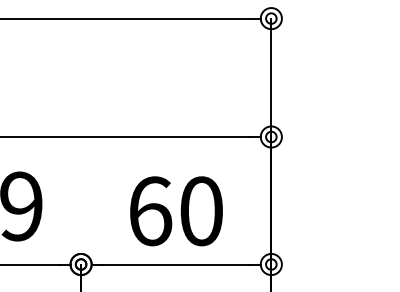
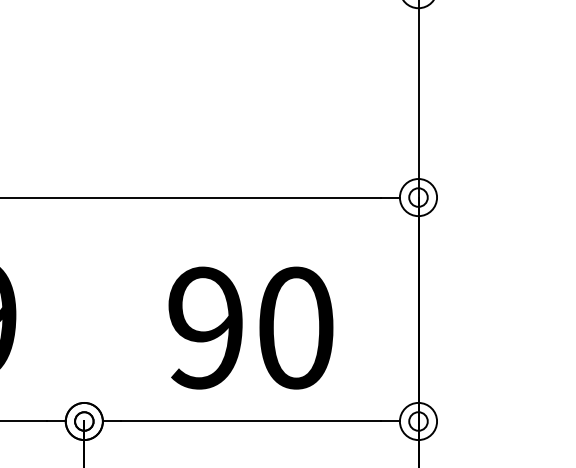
text: (150, 211) -> (206, 328), 60 -> 90

